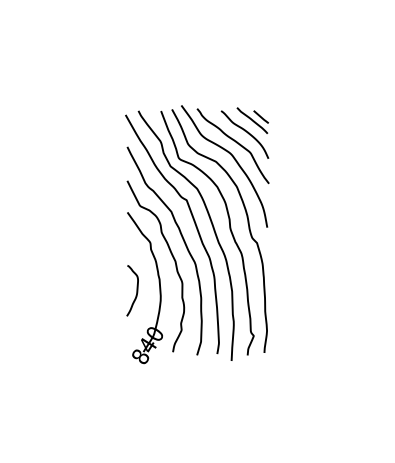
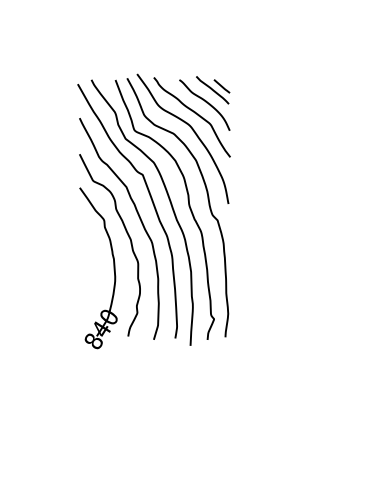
curve: (136, 290) -> (89, 270), removed

